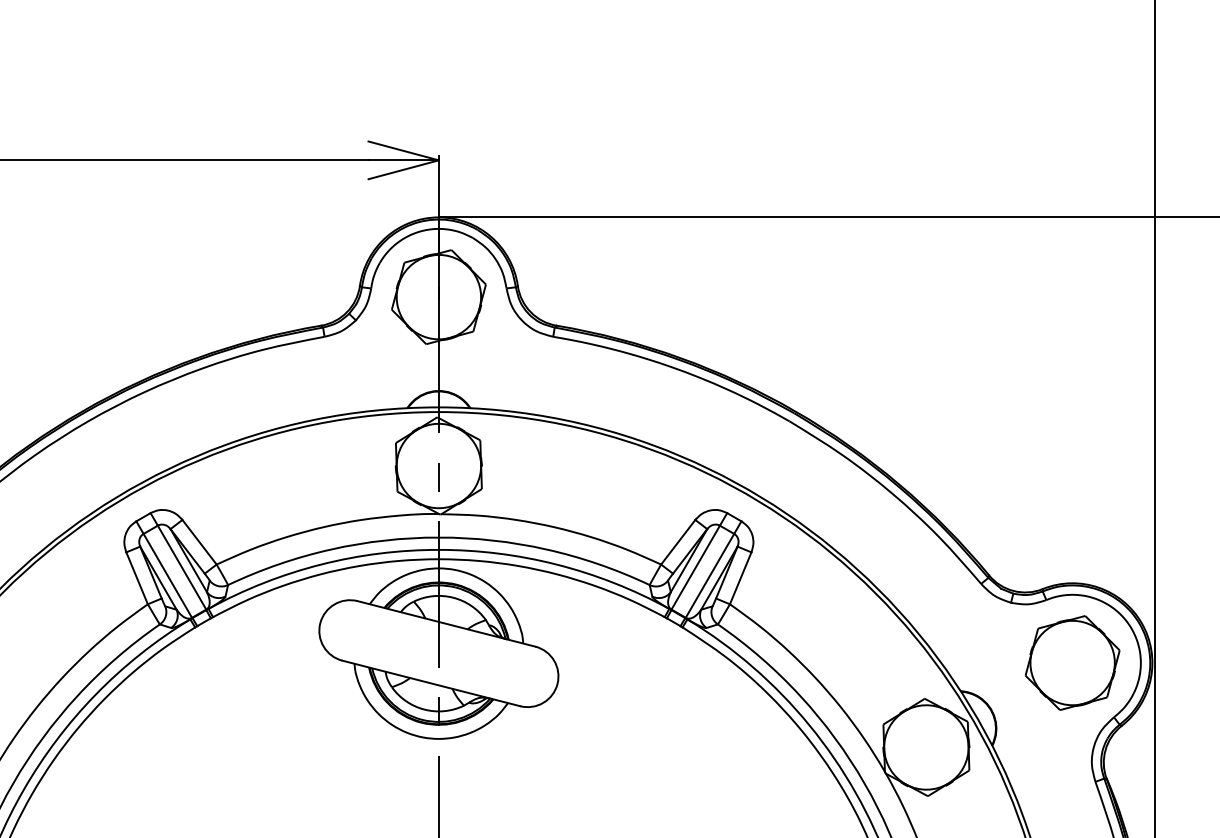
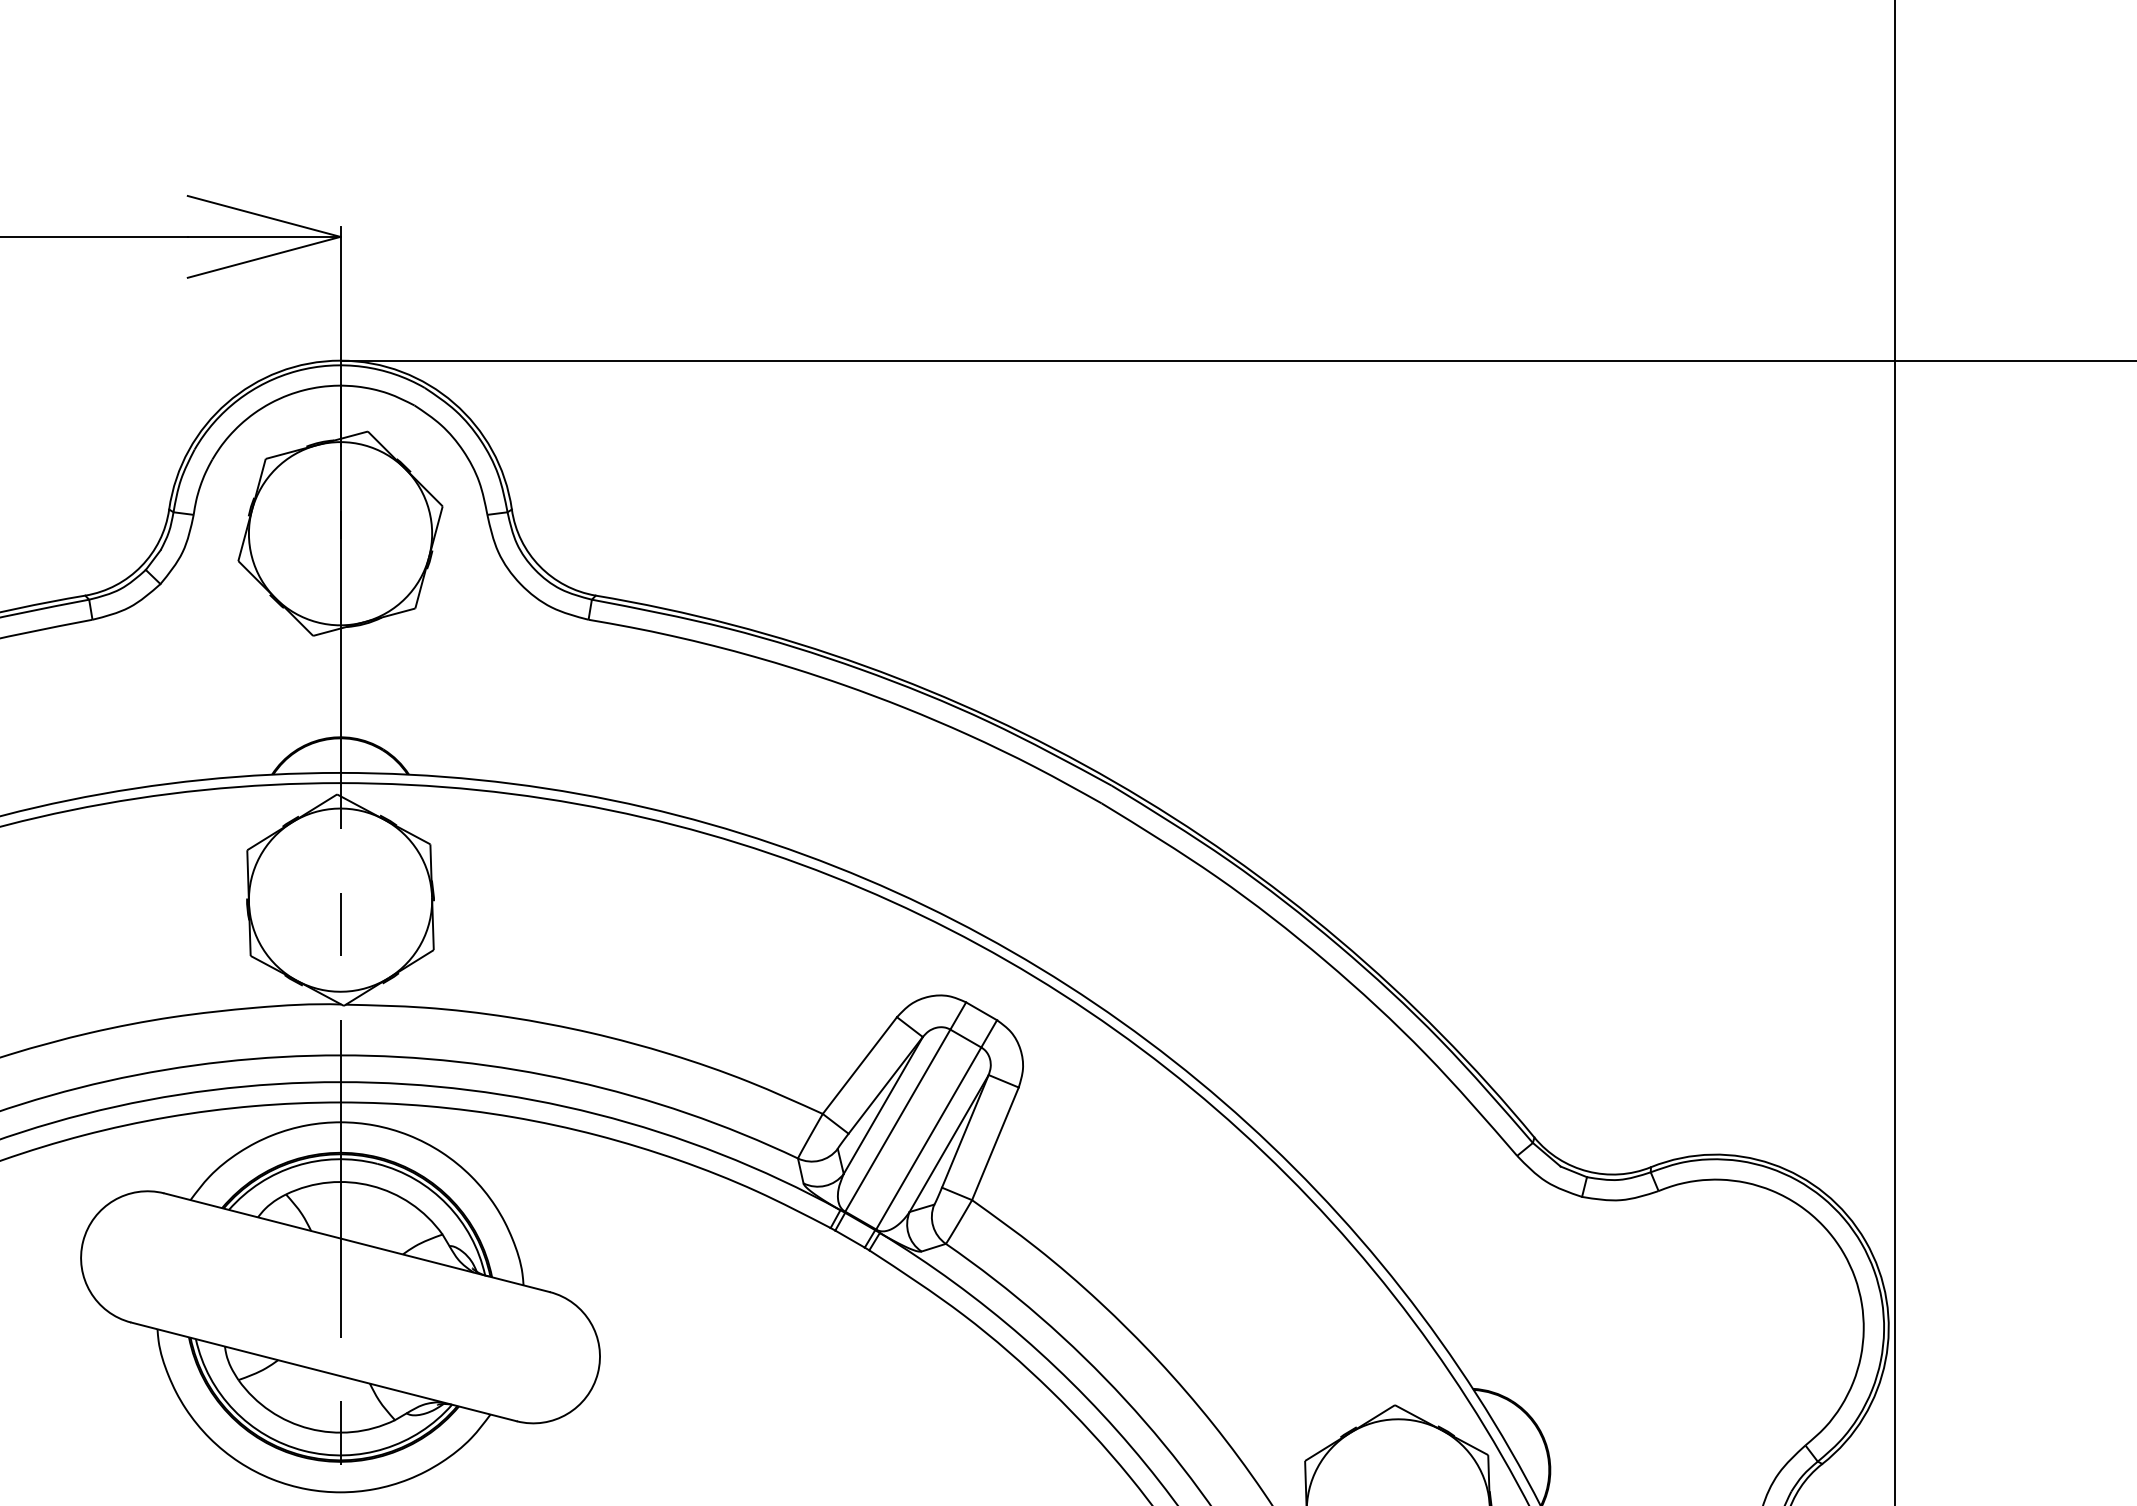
part: (1072, 662) -> (1715, 1326), removed

